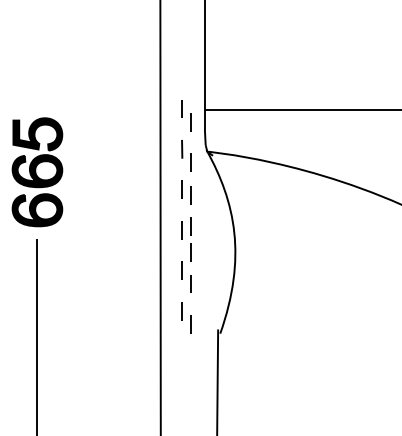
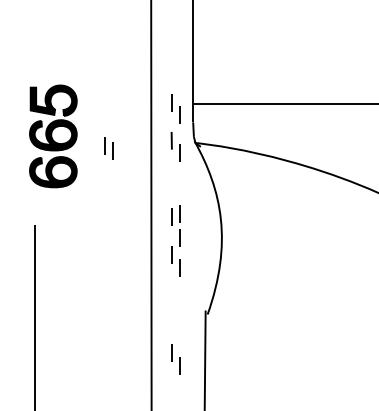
part: (37, 172) -> (53, 136), moved
part: (186, 192) -> (108, 148), moved
part: (186, 317) -> (175, 359), moved

